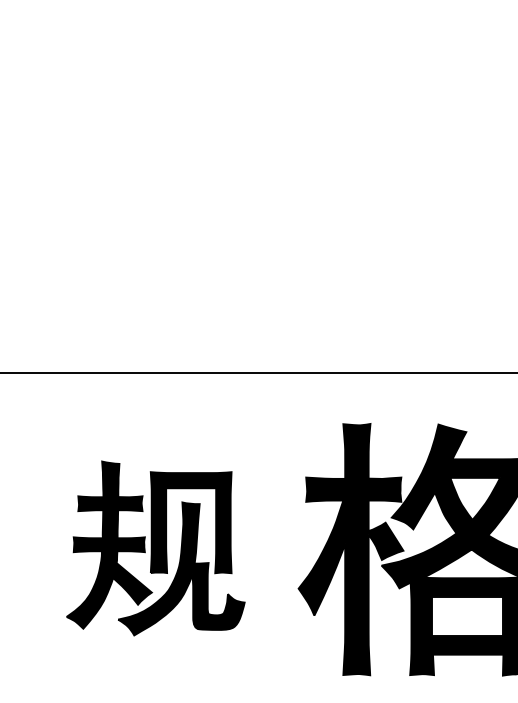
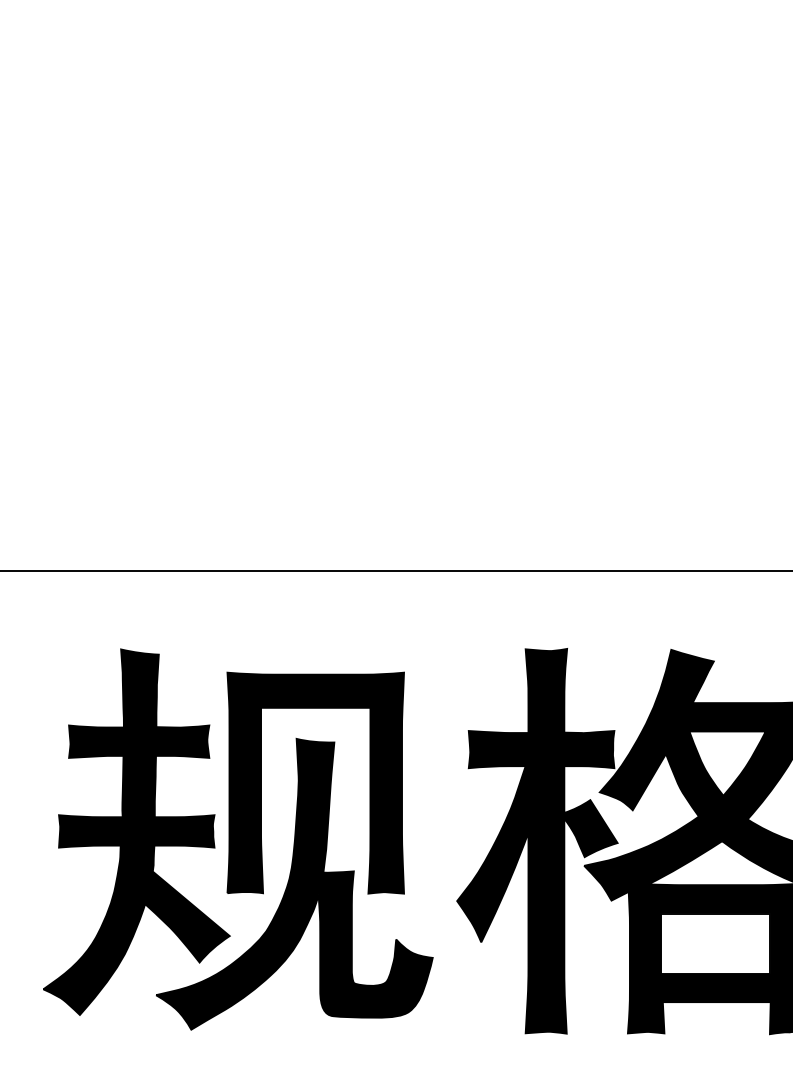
part: (155, 548) -> (238, 839), size x1.43

